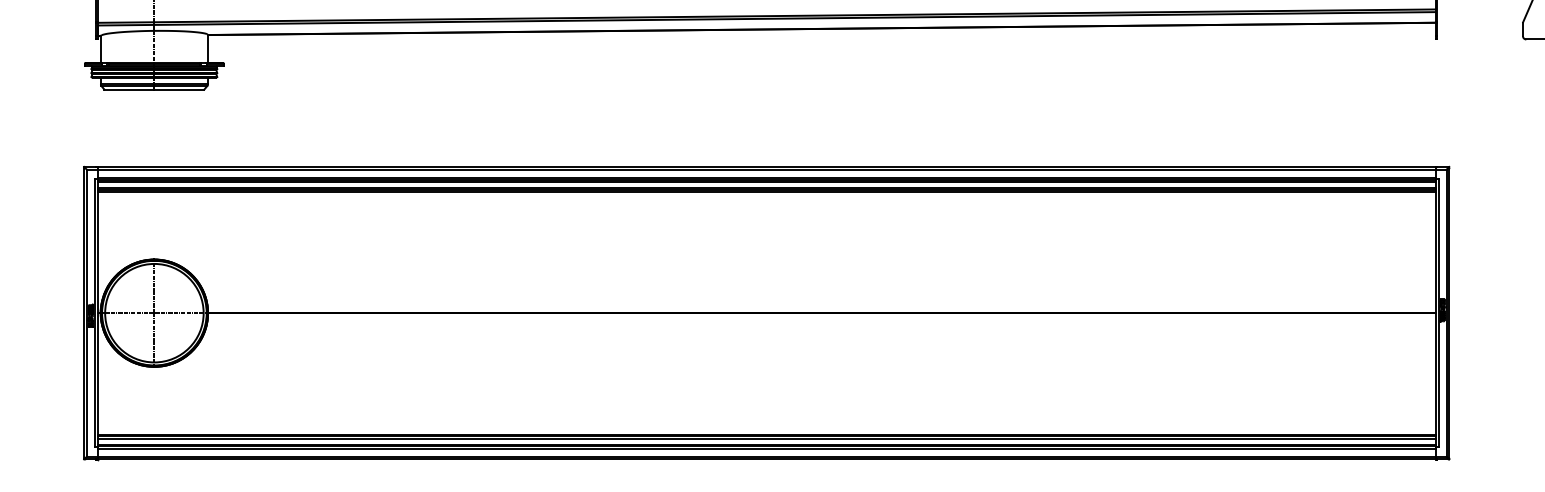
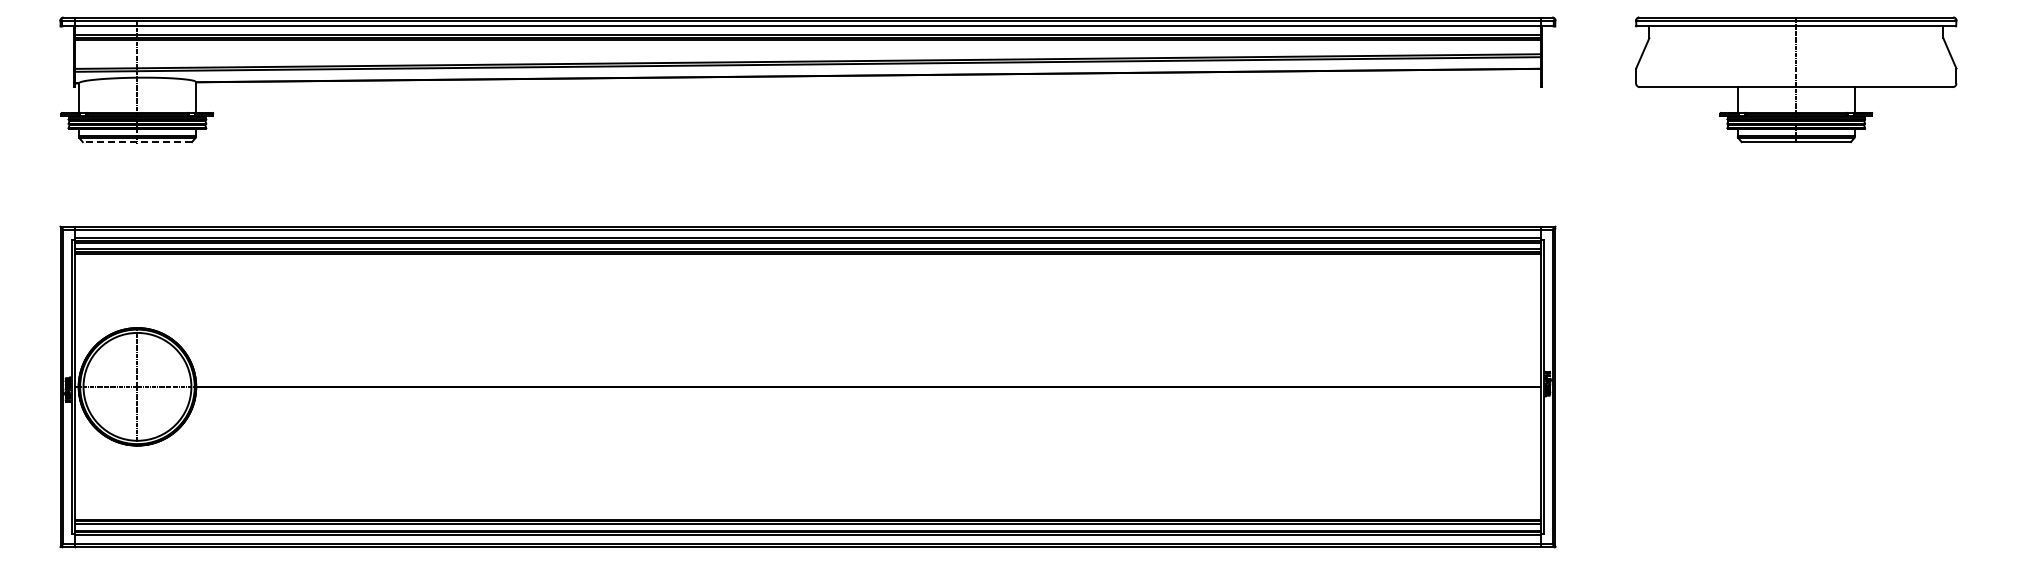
line: (154, 90) -> (137, 142), solid -> dashed

